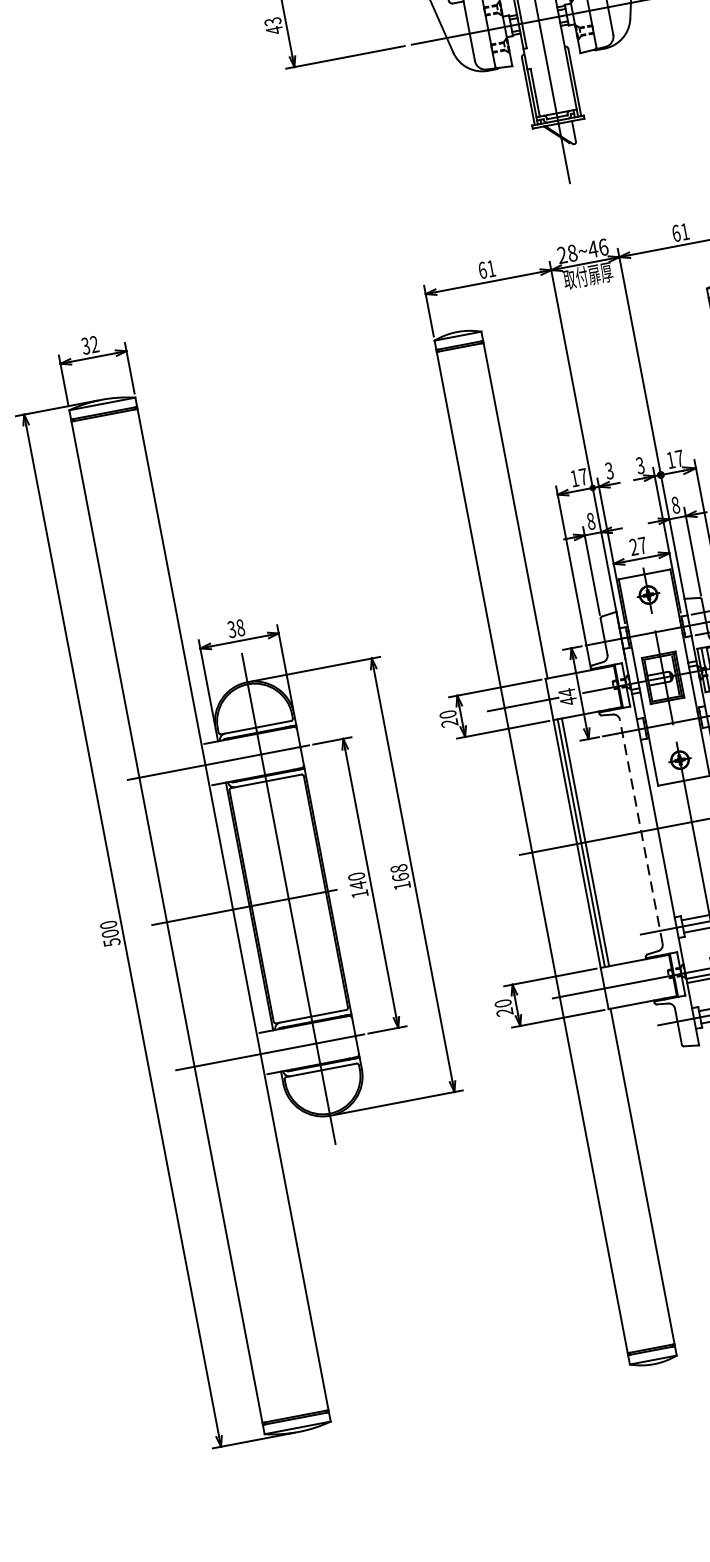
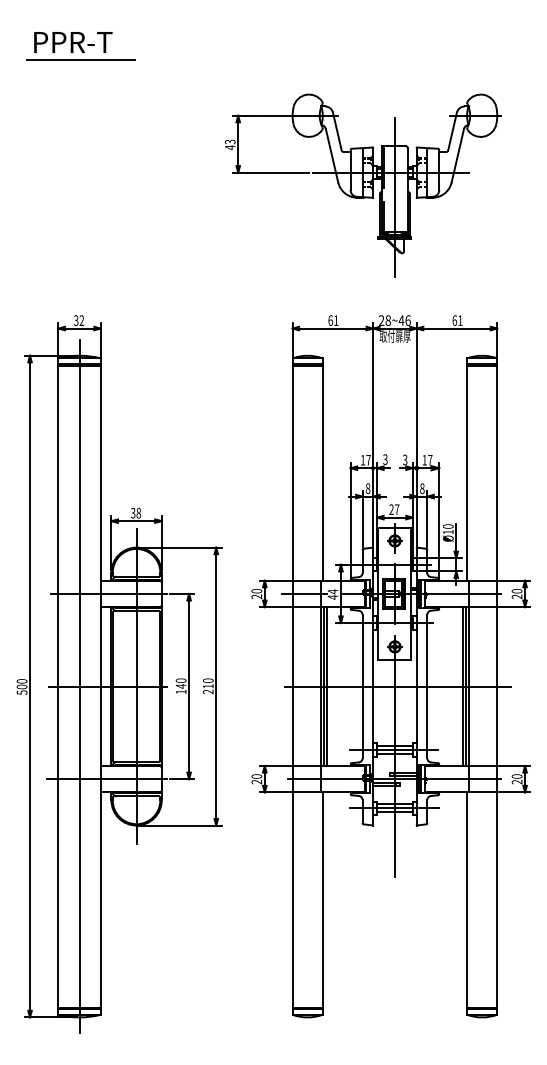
line: (641, 831) -> (362, 686), dashed -> solid
text: (400, 877) -> (208, 686), 168 -> 210
line: (199, 915) -> (79, 686), added

